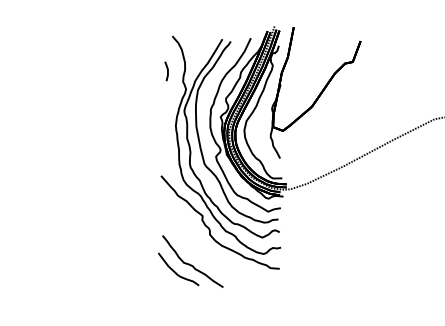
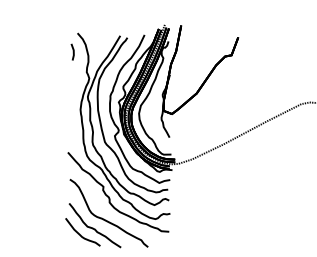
line: (167, 71) -> (73, 52), moved
curve: (205, 254) -> (105, 219), added

